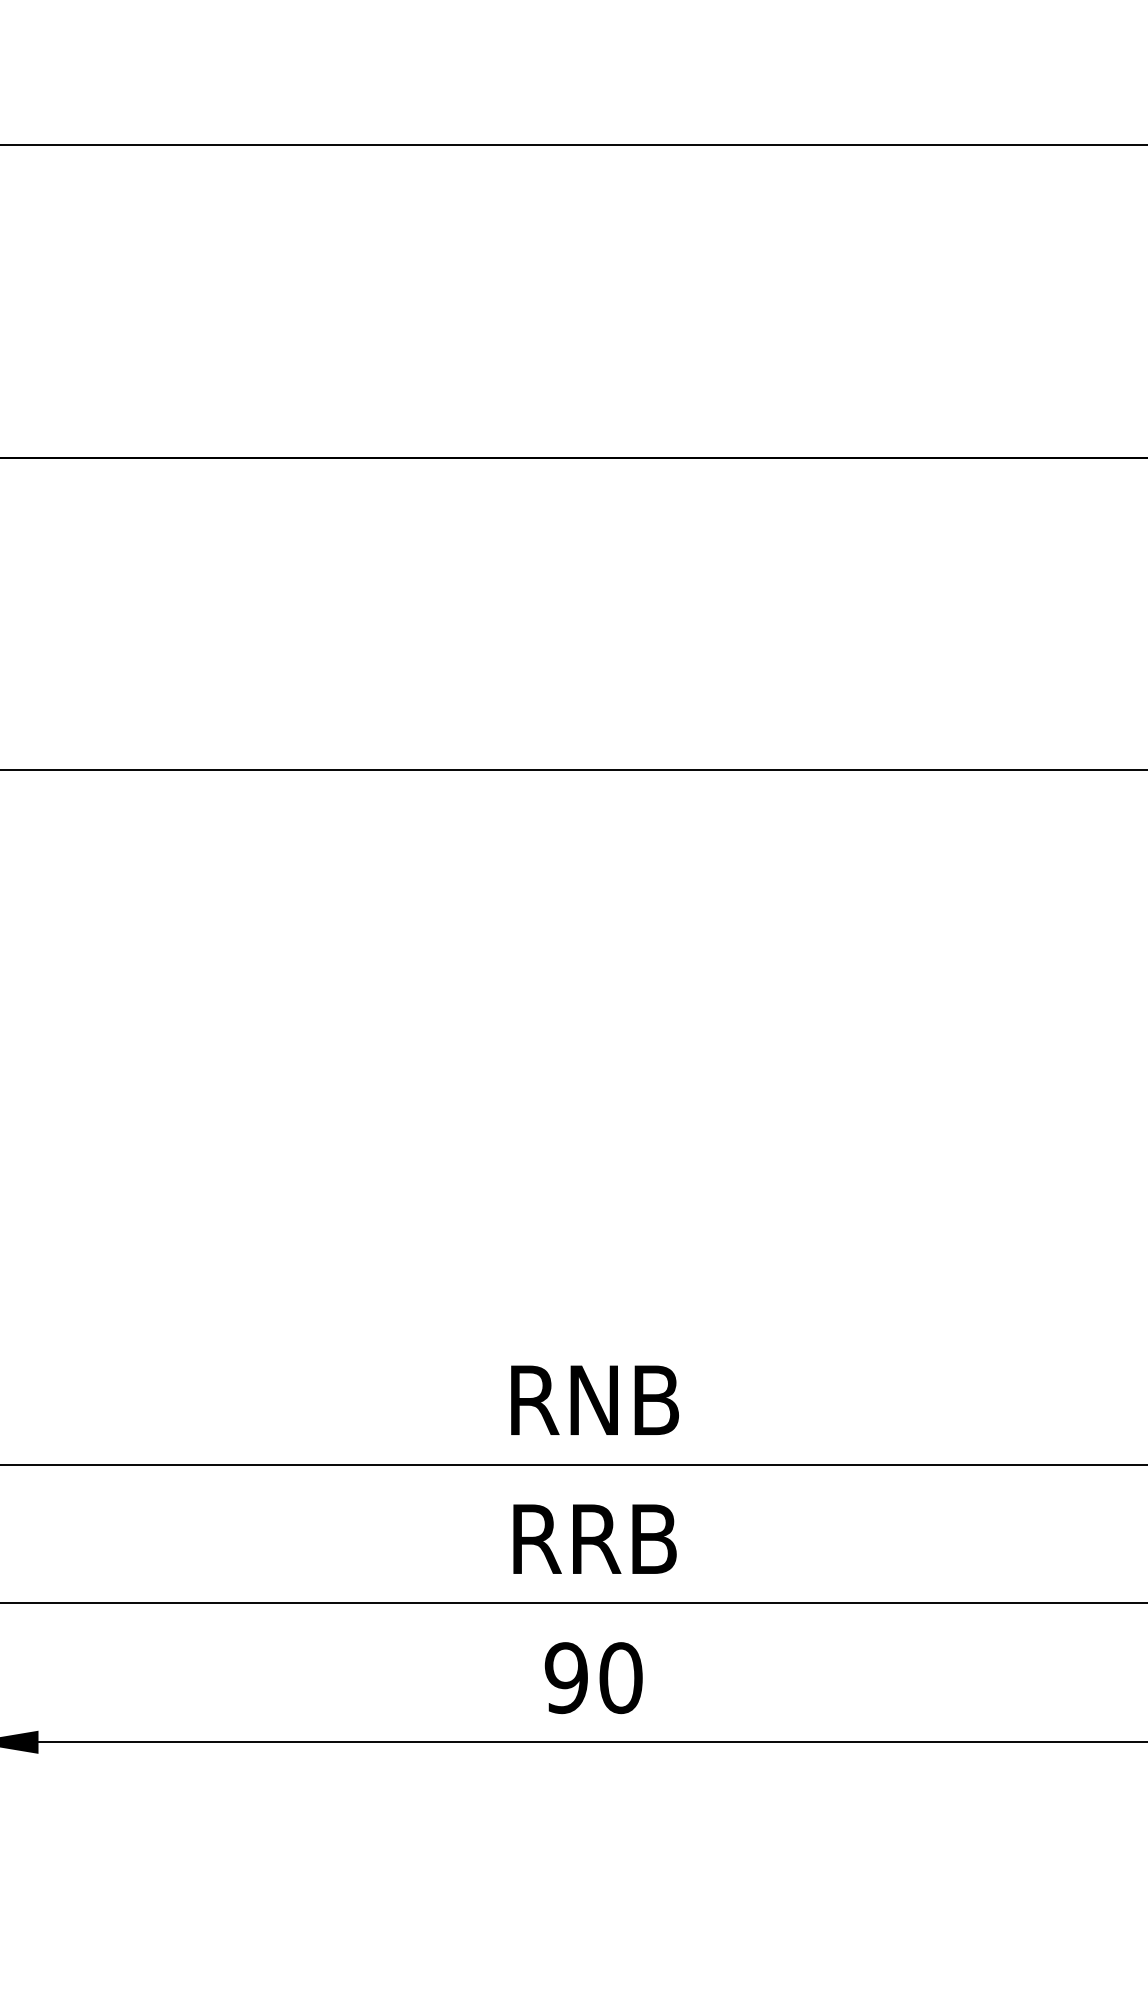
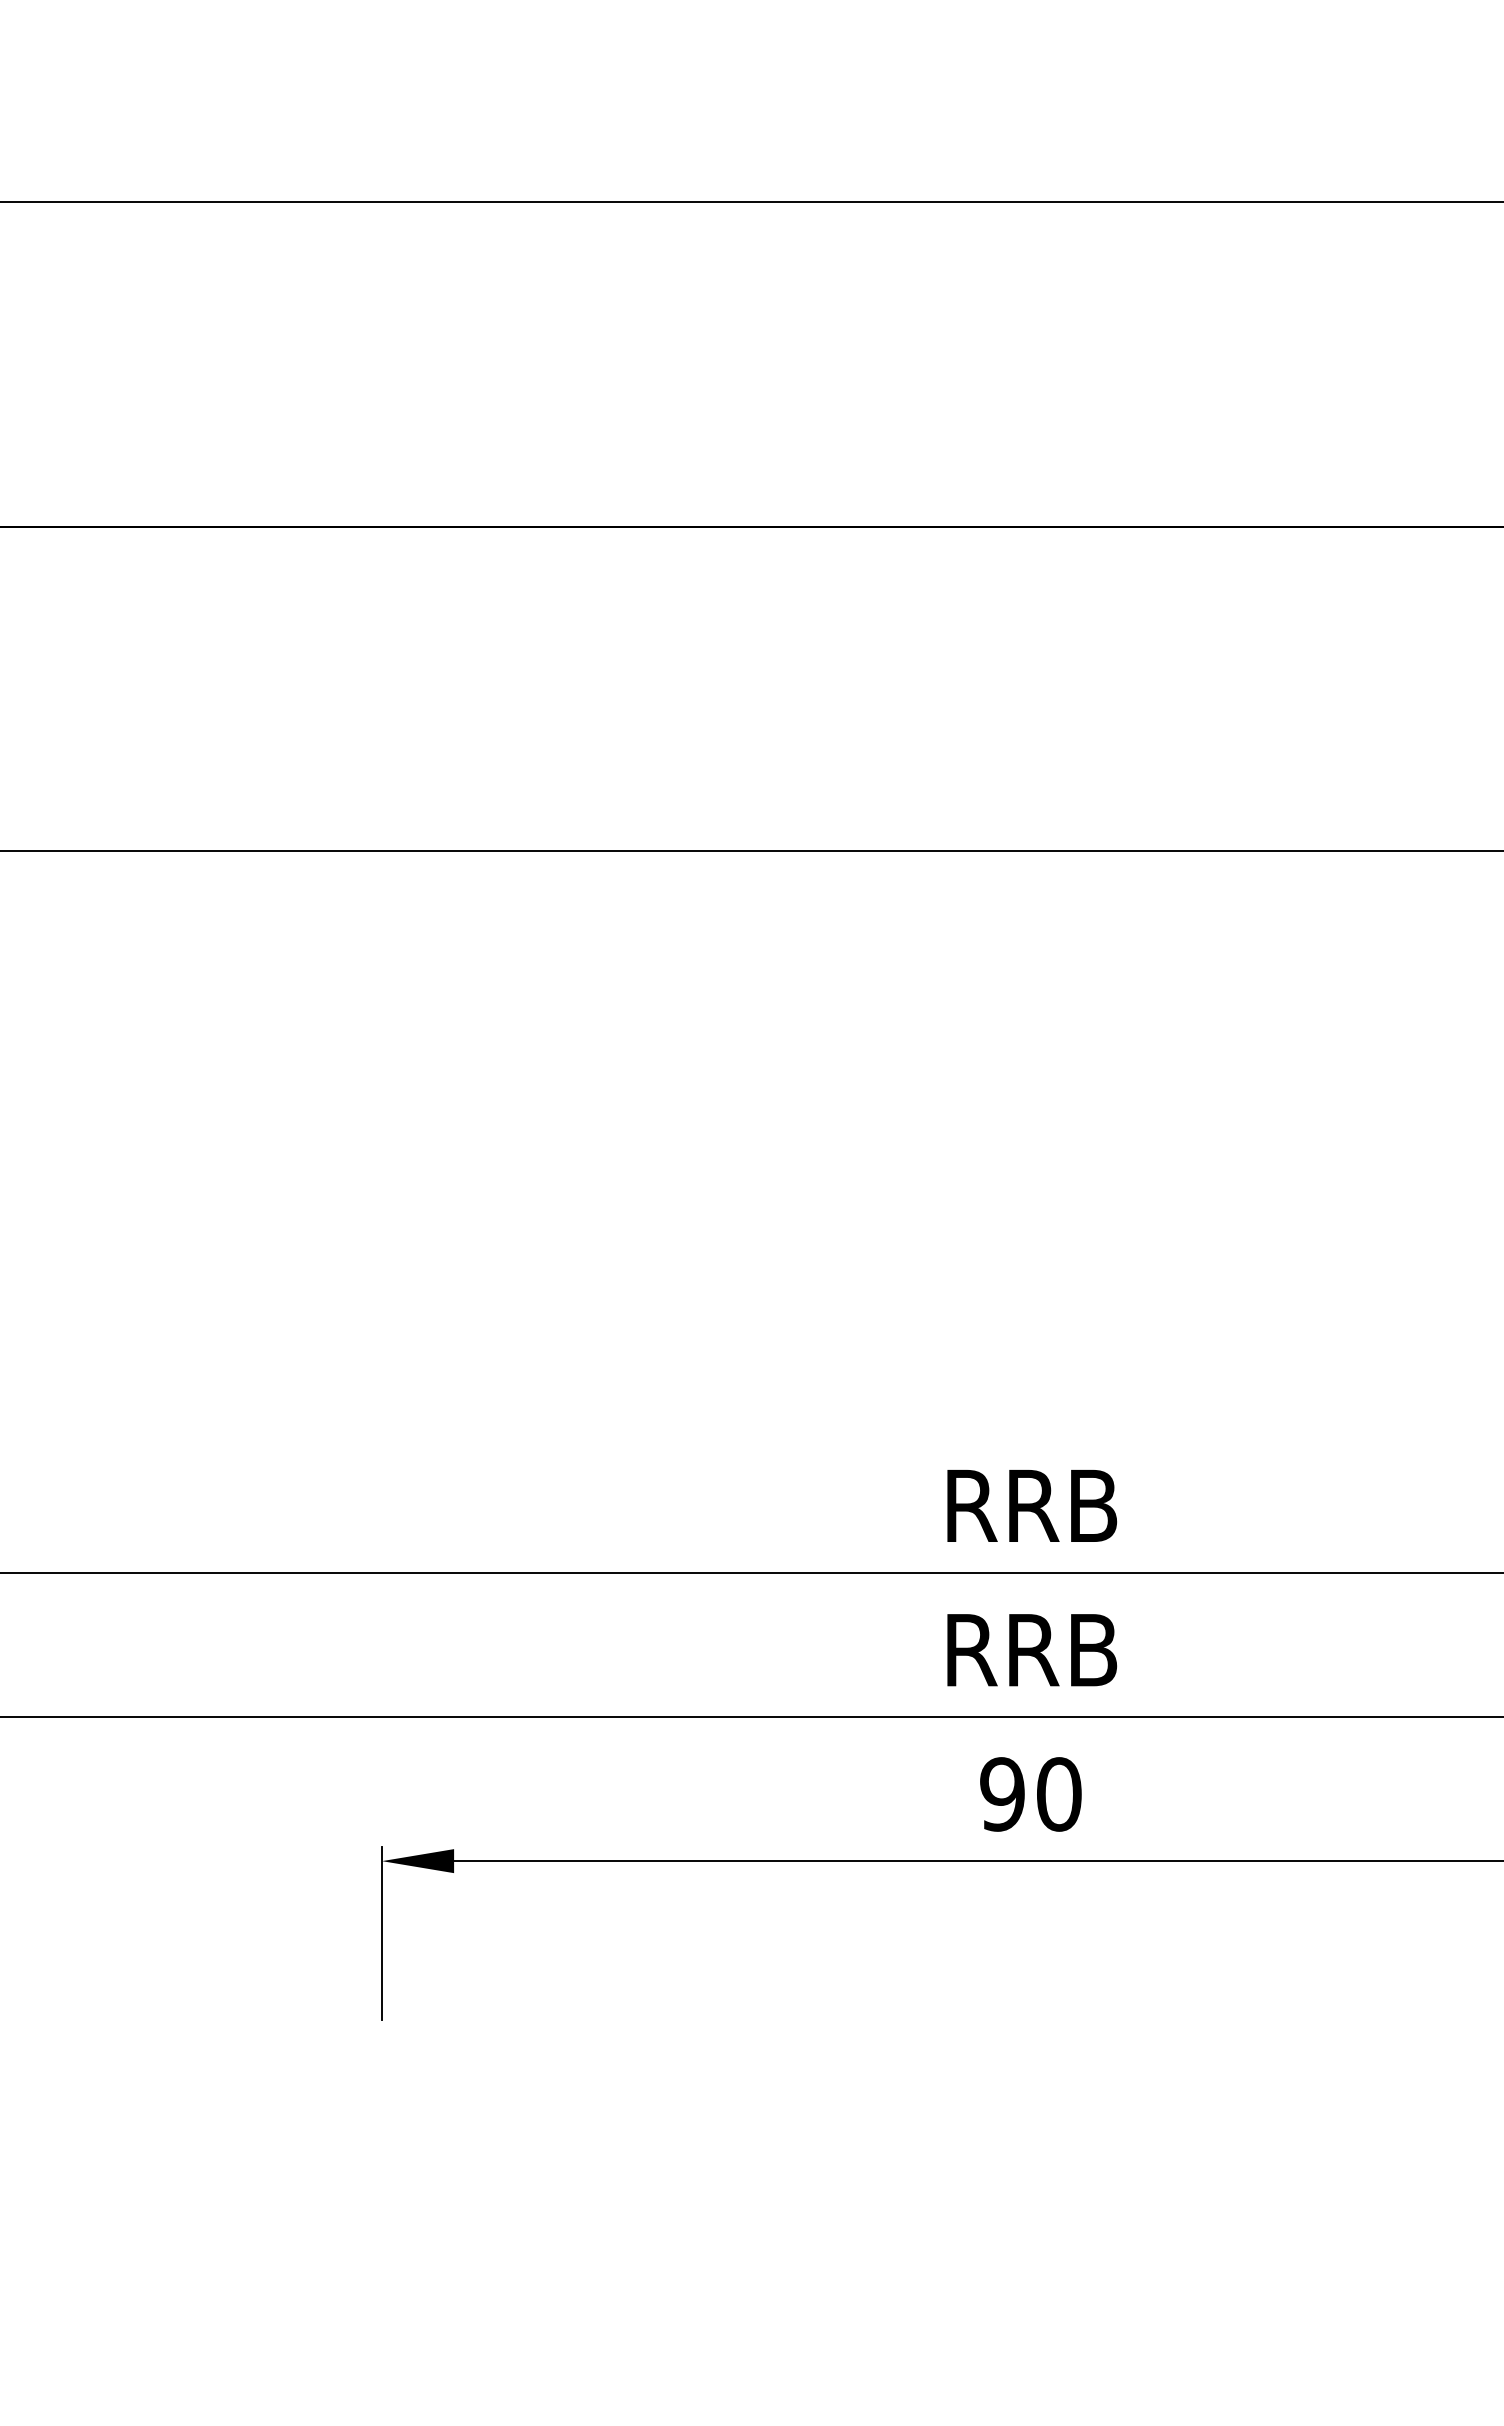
text: (595, 1399) -> (1032, 1505), RNB -> RRB

